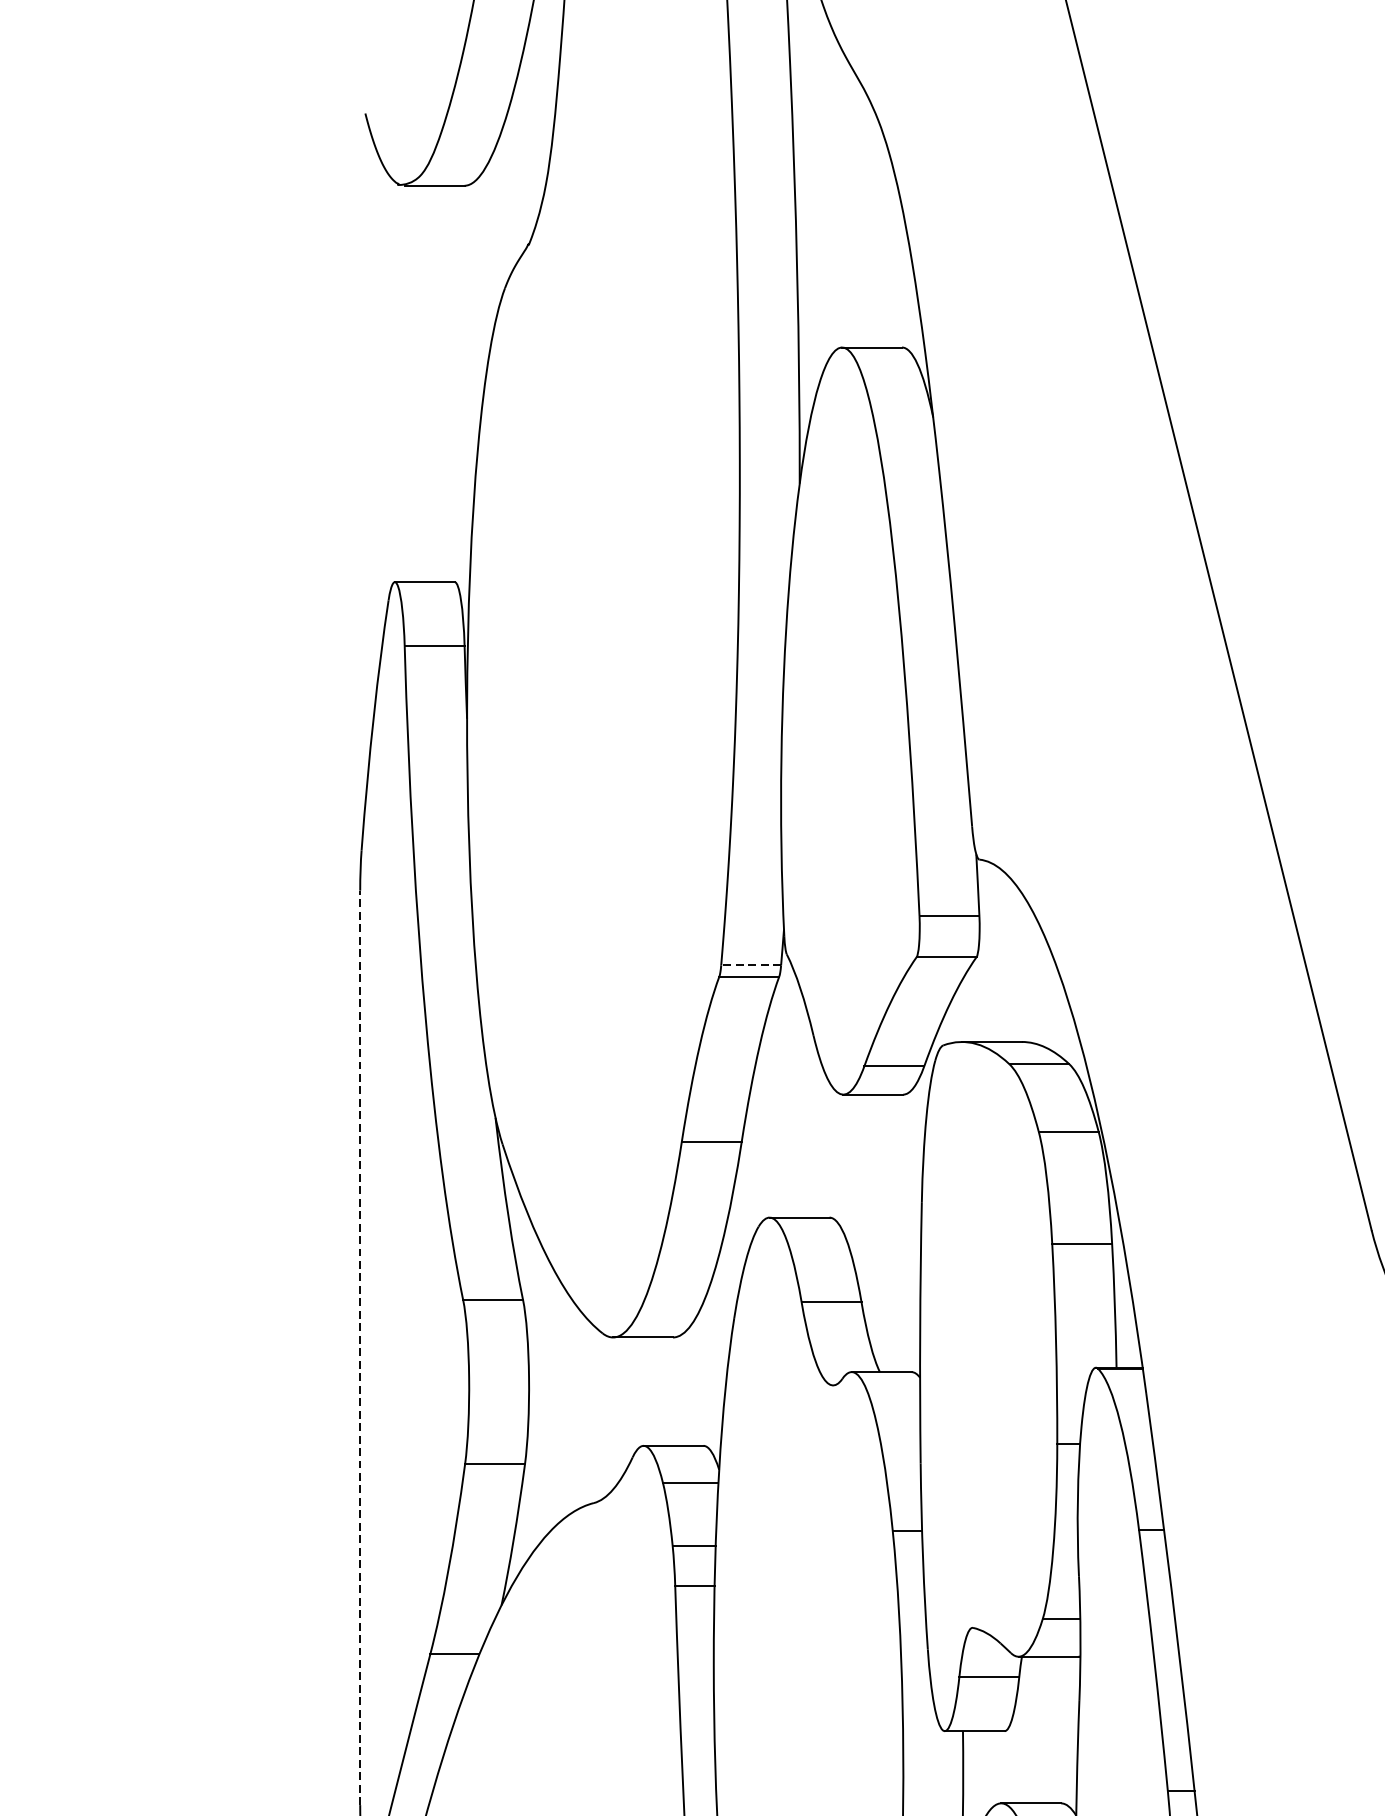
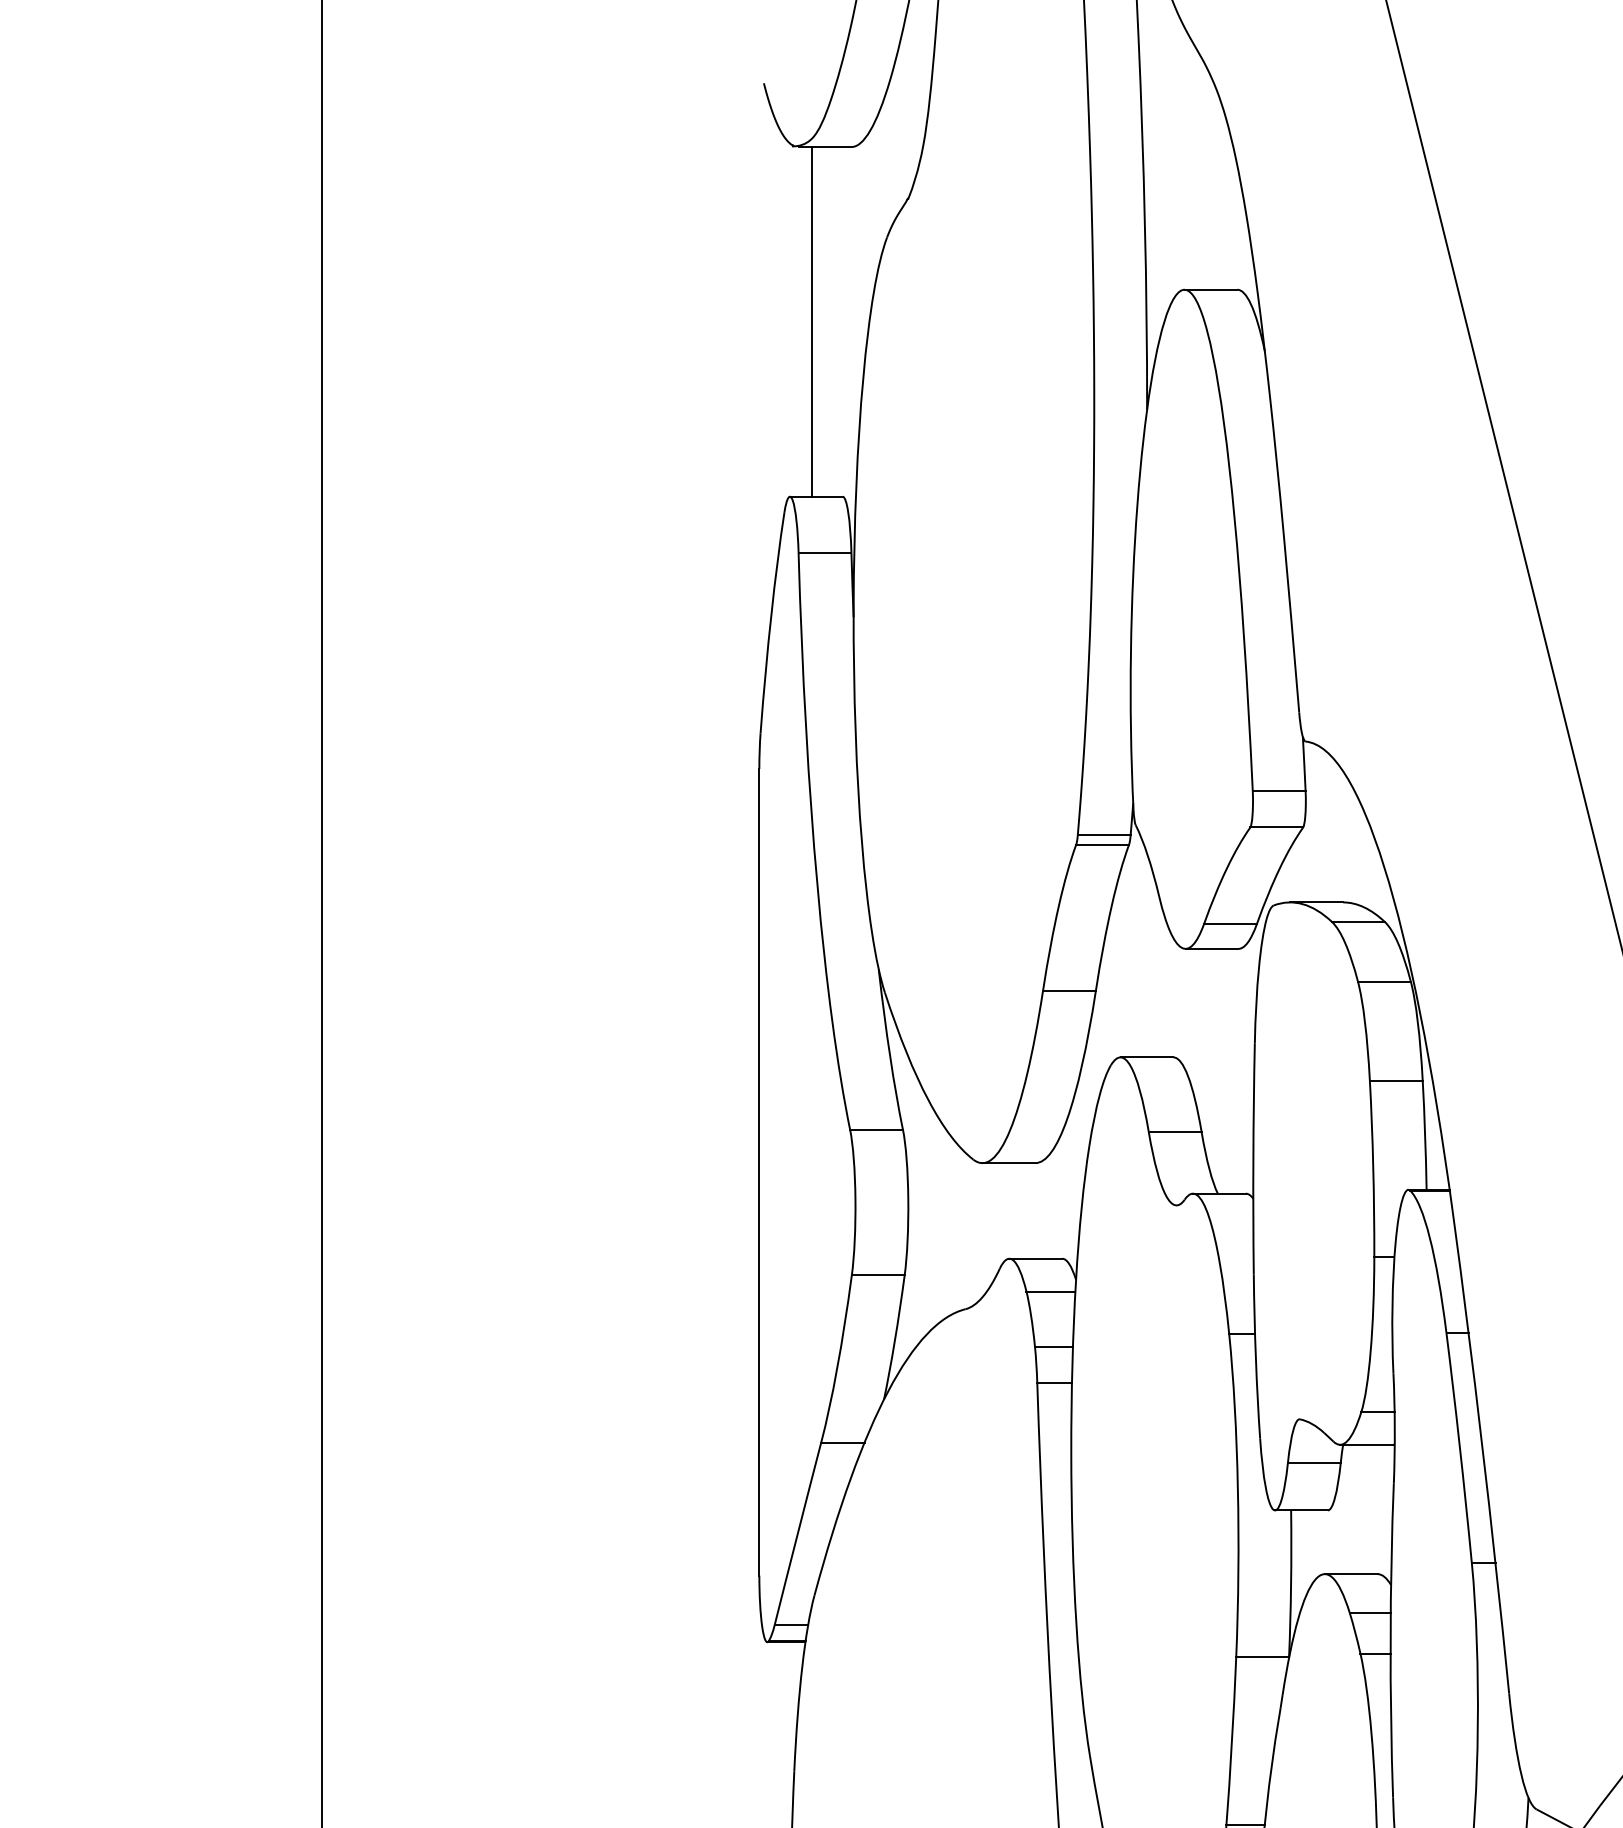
line: (420, 383) -> (812, 321), added
line: (750, 964) -> (1103, 834), dashed -> solid
line: (360, 1346) -> (759, 1171), dashed -> solid

